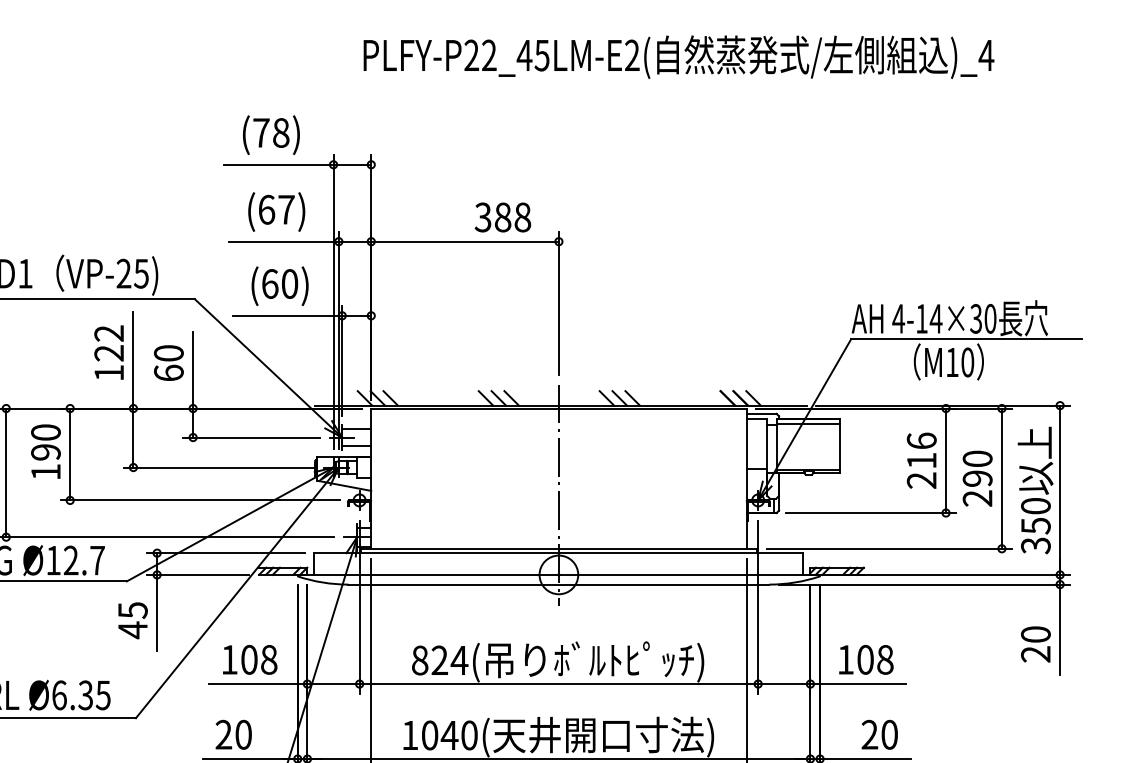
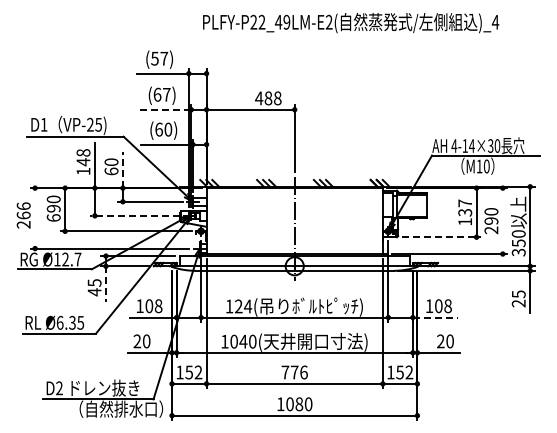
text: (541, 53) -> (286, 21), PLFY-P22_45LM-E2( -> PLFY-P22_49LM-E2(
text: (271, 132) -> (159, 58), (78) -> (57)
text: (483, 217) -> (259, 98), 388 -> 488
line: (283, 241) -> (165, 109), solid -> dashed
text: (109, 343) -> (83, 157), 122 -> 148
line: (192, 370) -> (122, 170), solid -> dashed
text: (922, 460) -> (465, 212), 216 -> 137
line: (219, 466) -> (135, 215), solid -> dashed
text: (45, 471) -> (53, 217), 190 -> 690
line: (7, 473) -> (35, 218), removed
line: (1001, 479) -> (502, 221), removed
line: (871, 513) -> (441, 237), solid -> dashed
line: (158, 613) -> (106, 284), solid -> dashed
text: (1035, 634) -> (518, 294), 20 -> 25
text: (420, 660) -> (229, 306), 824( -> 124(
line: (858, 683) -> (435, 317), solid -> dashed

